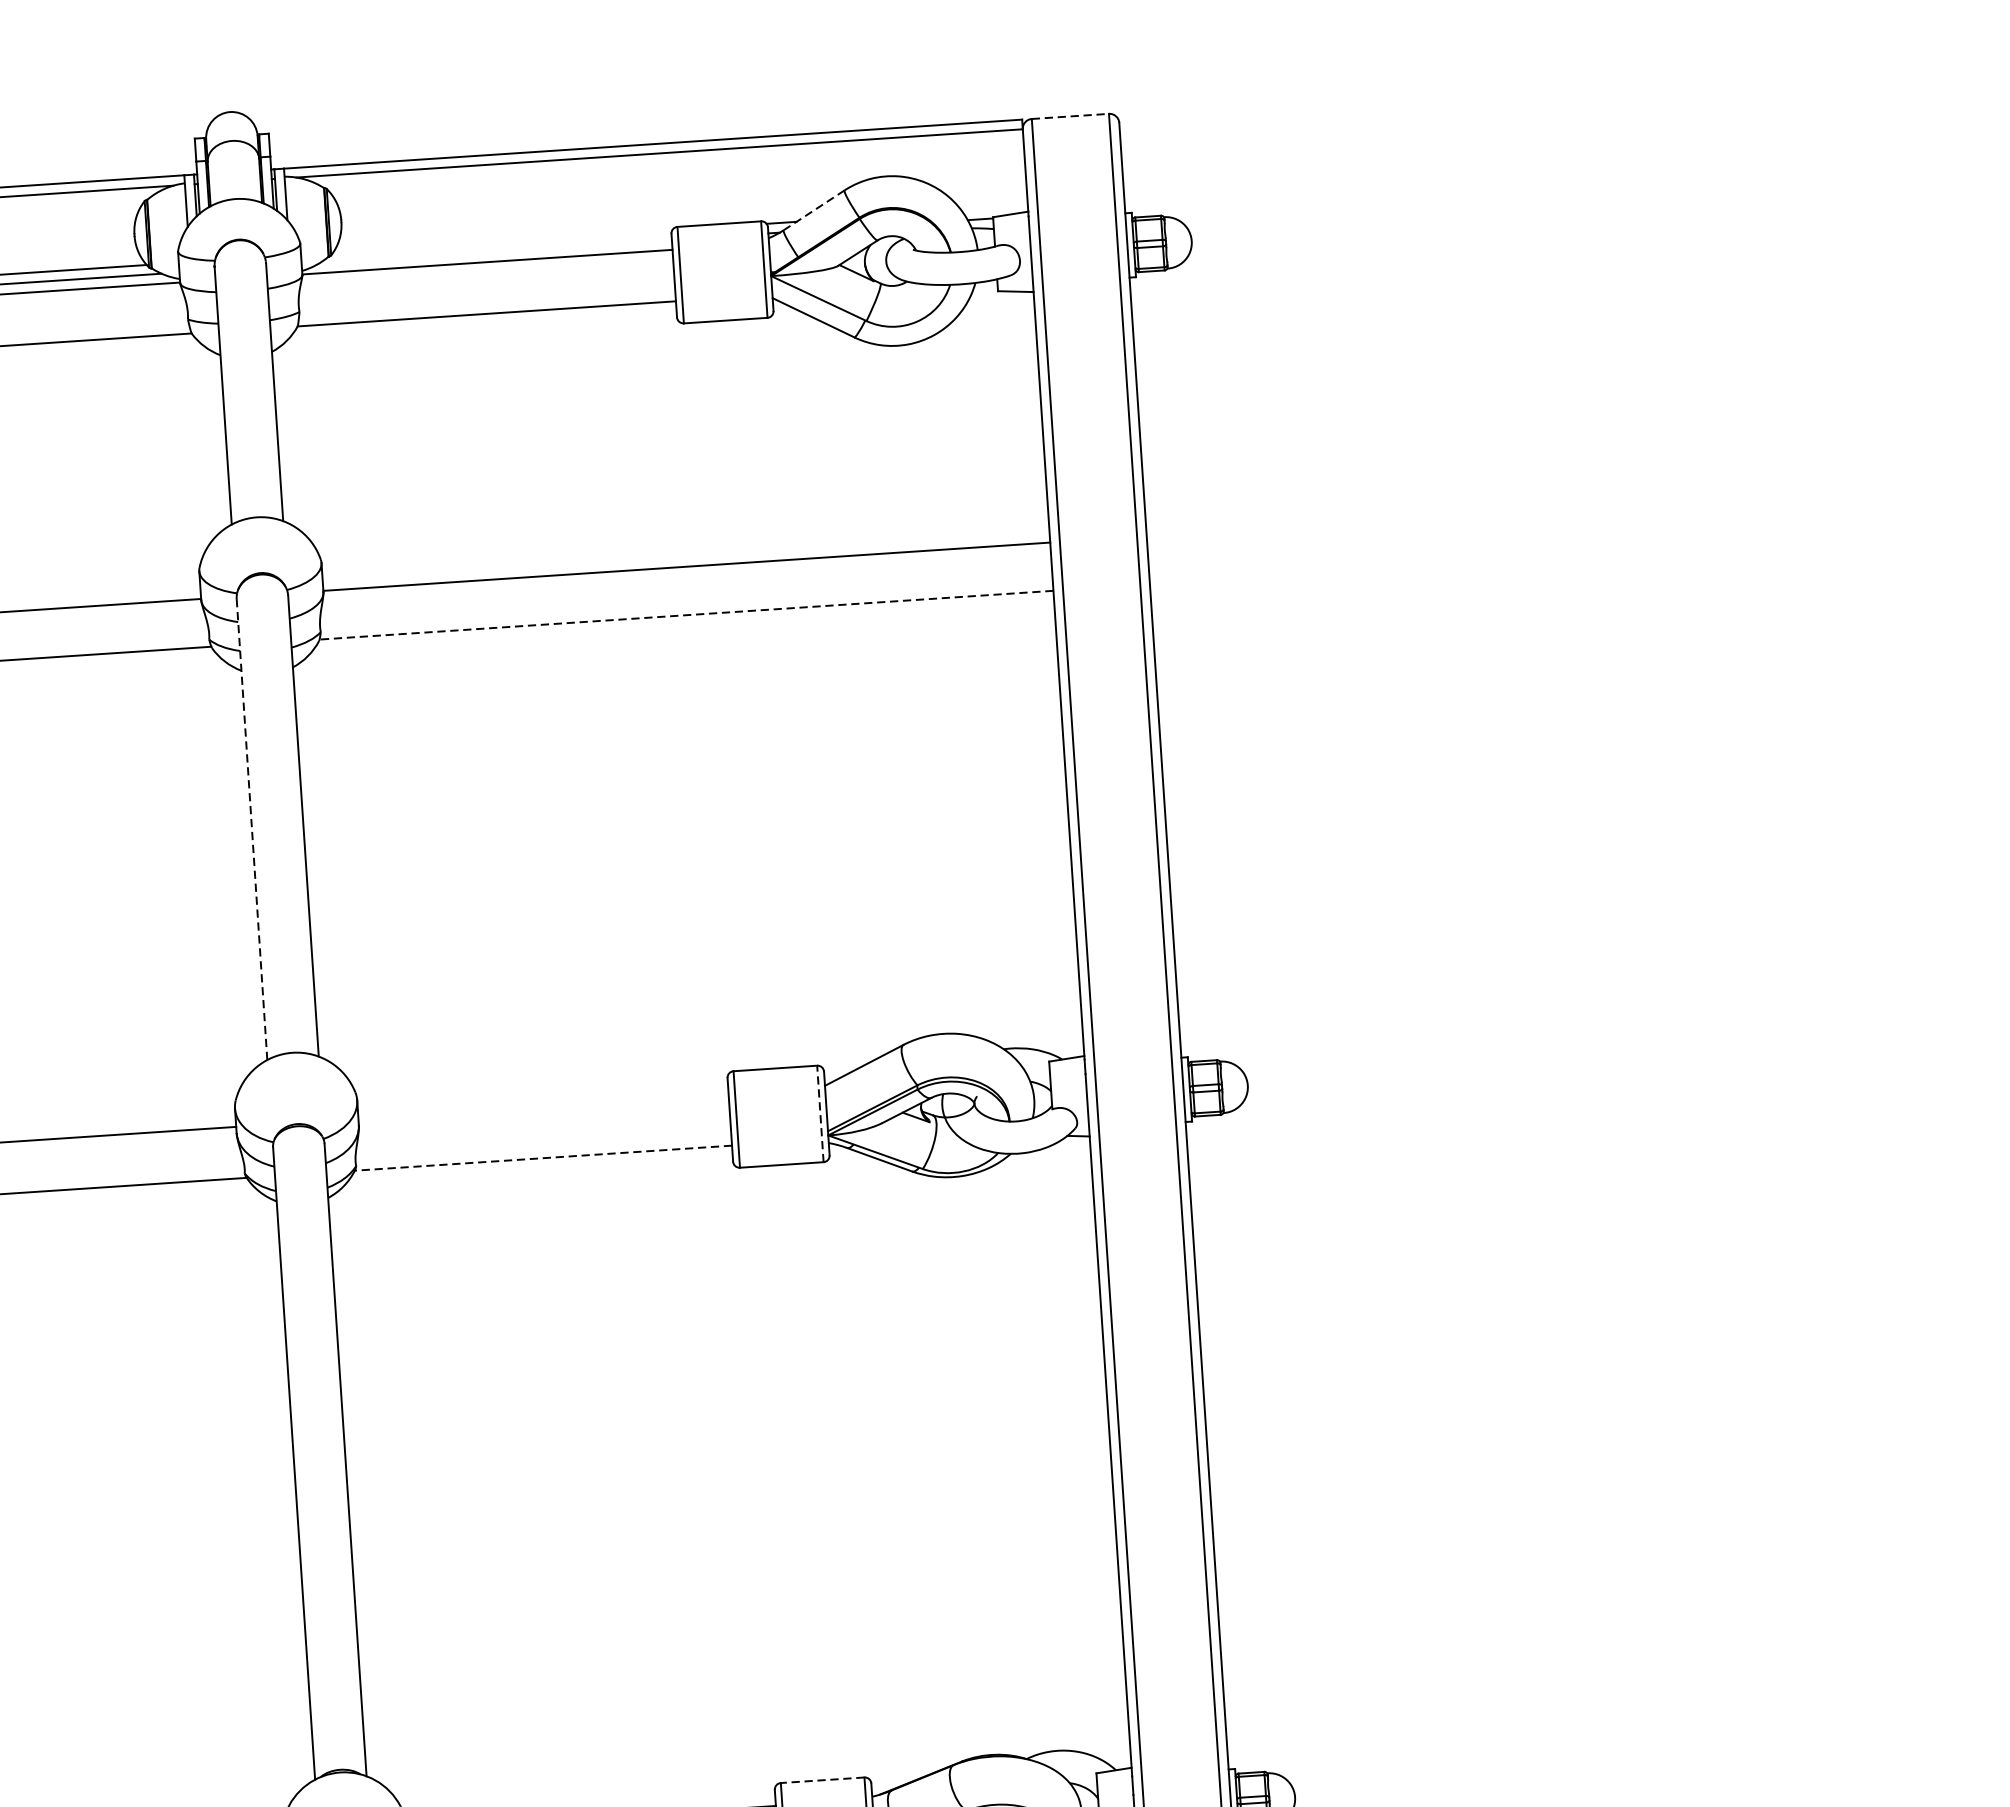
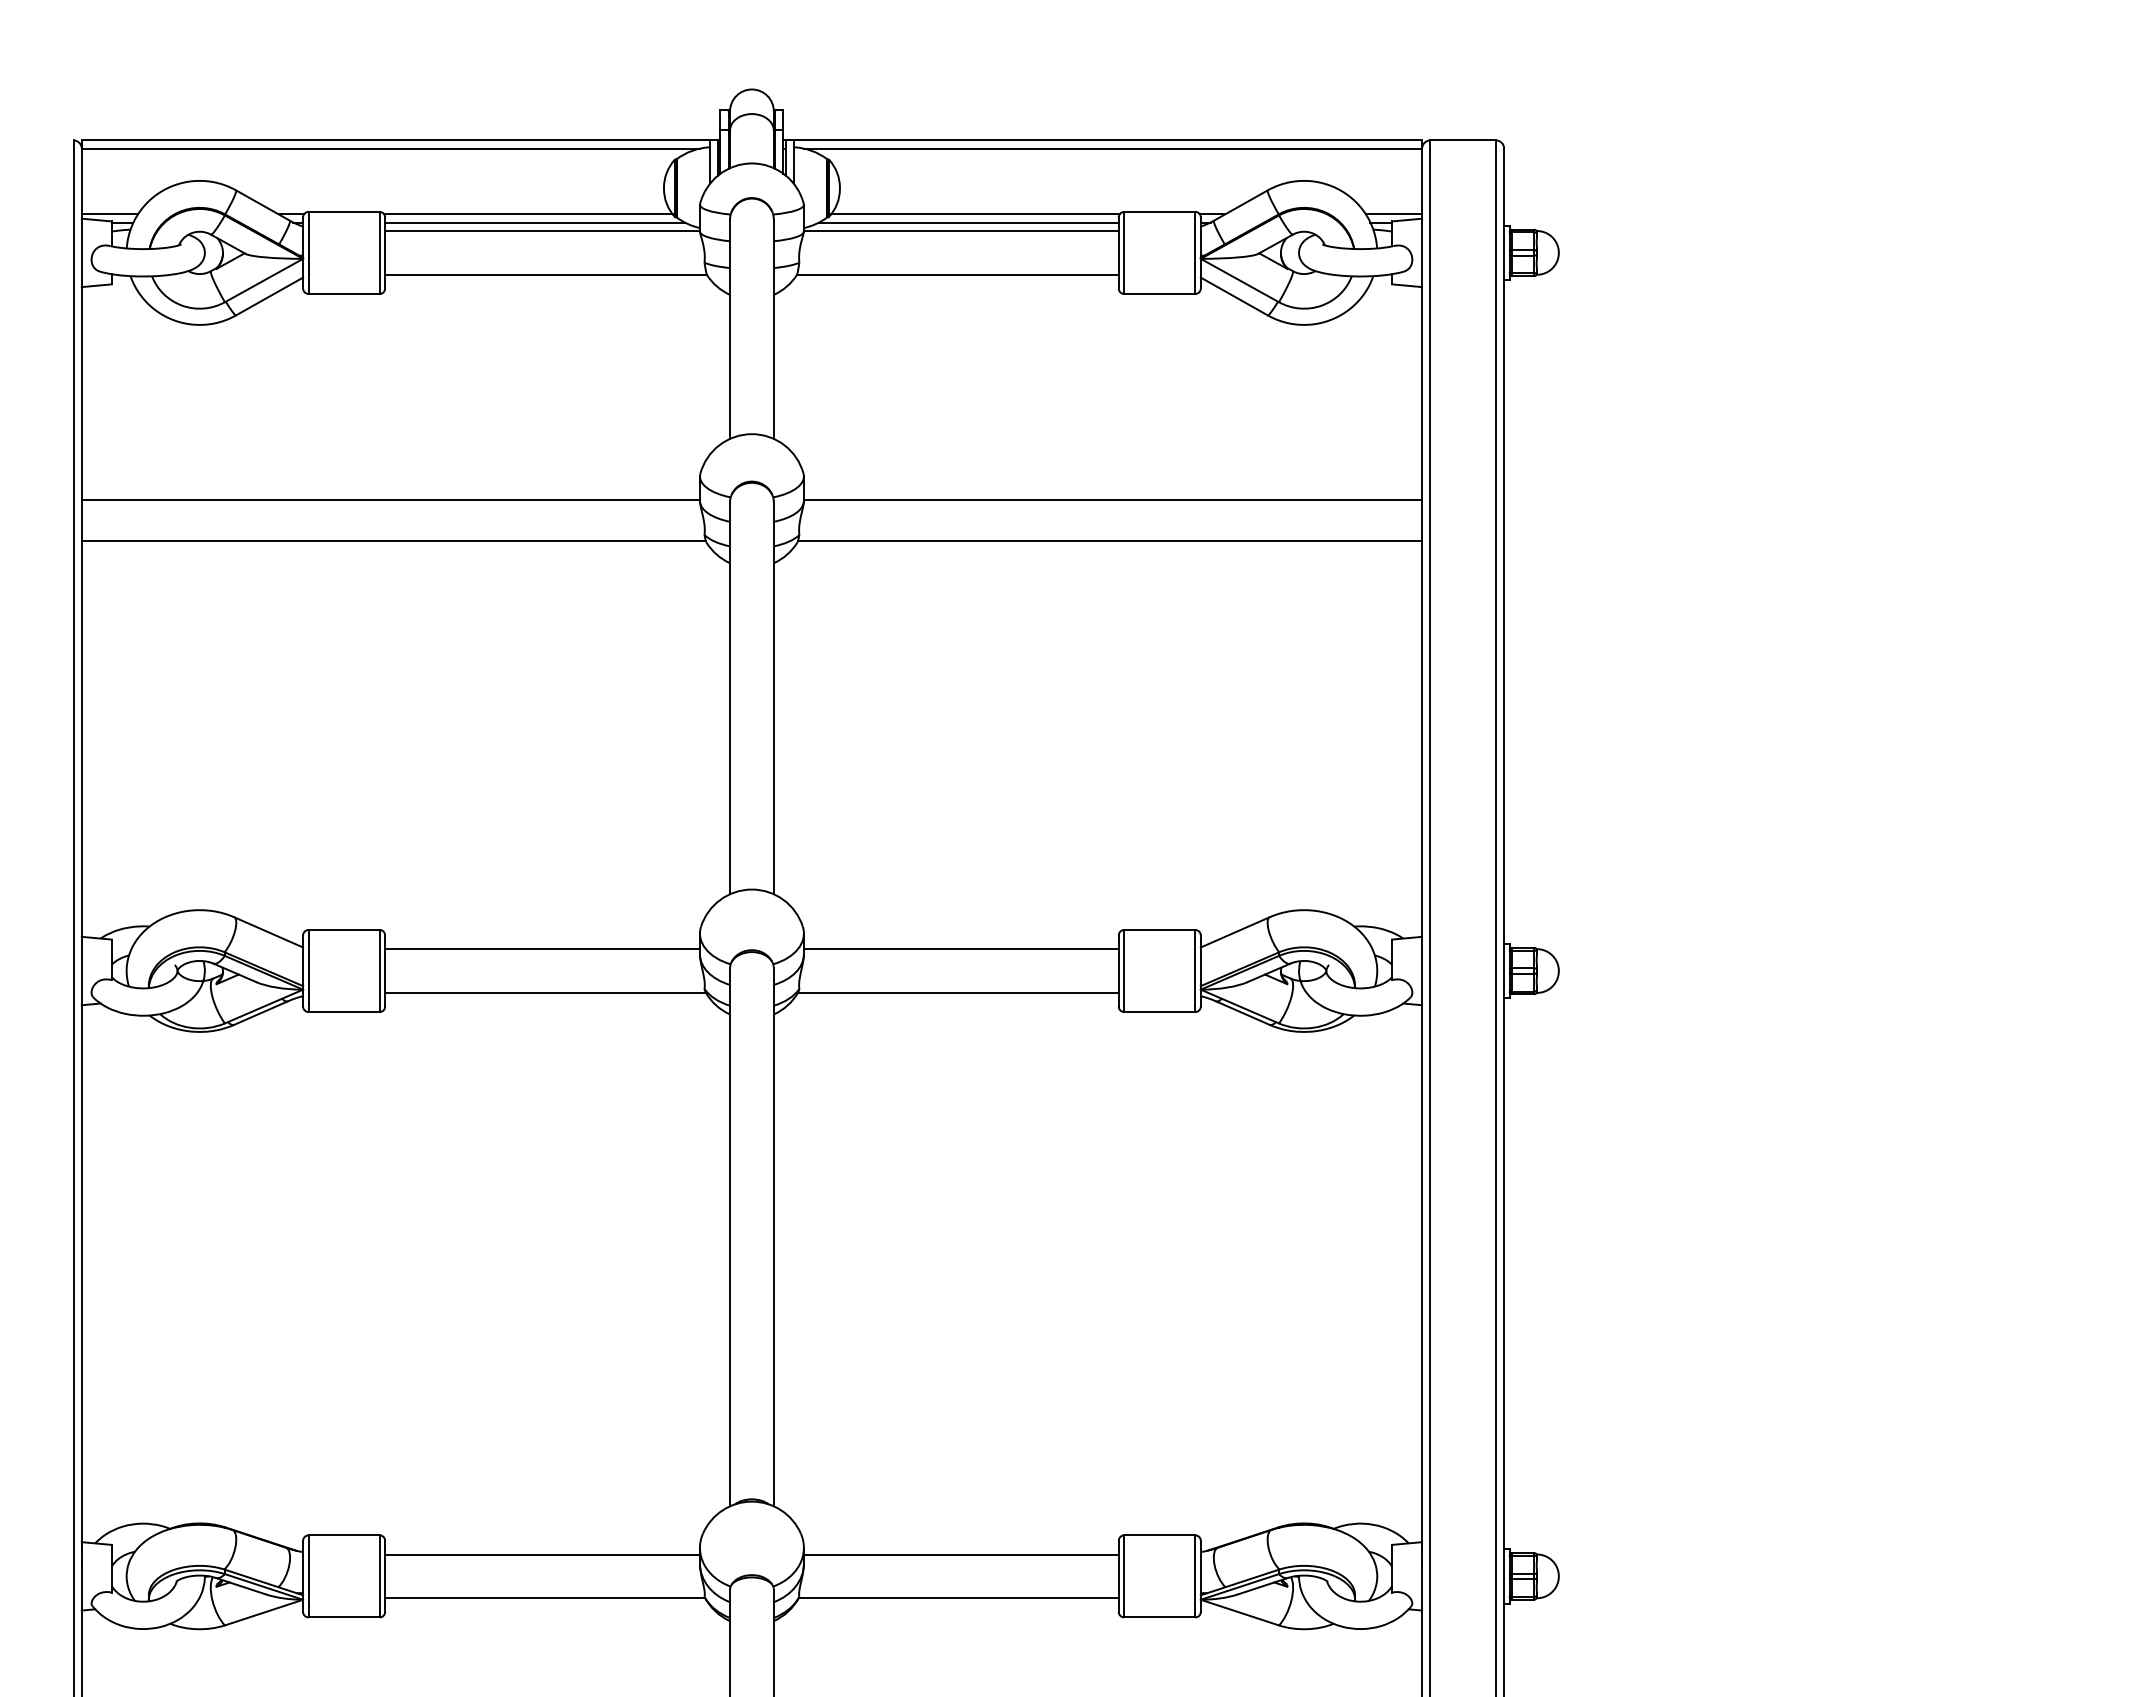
line: (1070, 116) -> (1463, 140), dashed -> solid
line: (994, 208) -> (1393, 214), added
line: (813, 210) -> (1240, 205), dashed -> solid
line: (502, 241) -> (975, 214), added
line: (495, 251) -> (968, 222), added
line: (685, 615) -> (1109, 541), dashed -> solid
line: (252, 829) -> (730, 698), dashed -> solid
line: (542, 1106) -> (960, 949), added
line: (820, 1113) -> (1195, 970), dashed -> solid
line: (542, 1157) -> (957, 992), dashed -> solid
line: (822, 1780) -> (1159, 1535), dashed -> solid

